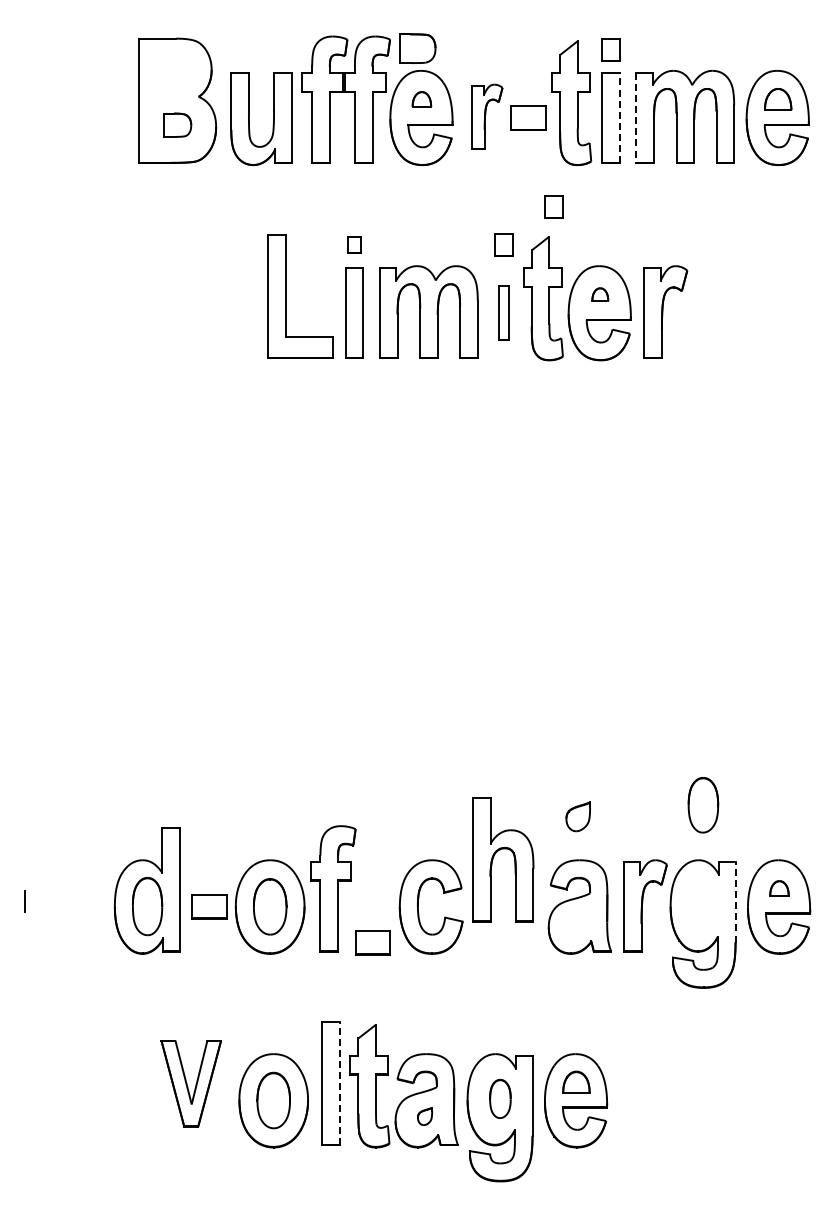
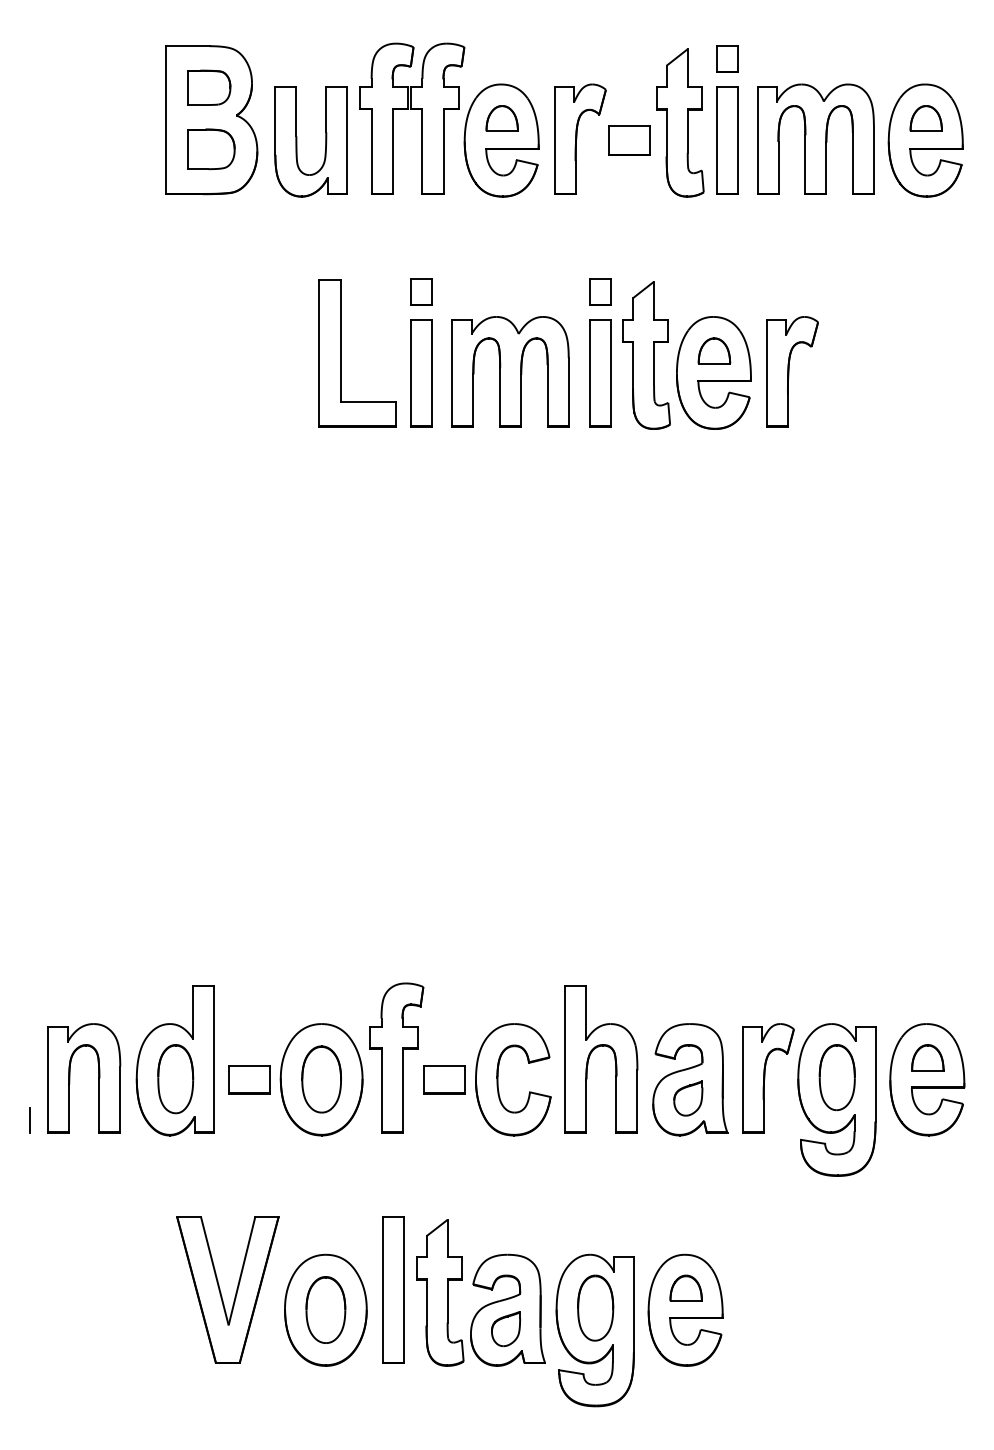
part: (417, 48) -> (208, 87), moved
part: (421, 99) -> (501, 118), size x1.43
part: (487, 116) -> (580, 138), size x1.43
line: (619, 117) -> (737, 140), dashed -> solid
line: (636, 118) -> (757, 141), dashed -> solid
part: (177, 124) -> (211, 148), size x1.43
part: (553, 206) -> (658, 245), removed
part: (354, 244) -> (422, 291), size x1.43
part: (600, 294) -> (714, 350), size x1.67
part: (503, 312) -> (599, 372), size x1.67
part: (703, 805) -> (837, 1077), moved
part: (577, 816) -> (687, 1098), moved
part: (497, 852) -> (594, 1050), moved
part: (779, 888) -> (927, 1057), size x1.43
line: (24, 901) -> (29, 1120), moved
line: (735, 901) -> (875, 1073), dashed -> solid
part: (59, 903) -> (70, 1075), added
part: (372, 942) -> (443, 1079), moved
part: (190, 1083) -> (226, 1289), size x1.43
line: (339, 1083) -> (404, 1289), dashed -> solid
part: (500, 1098) -> (595, 1307), size x1.43
part: (424, 1116) -> (505, 1329), size x1.67

